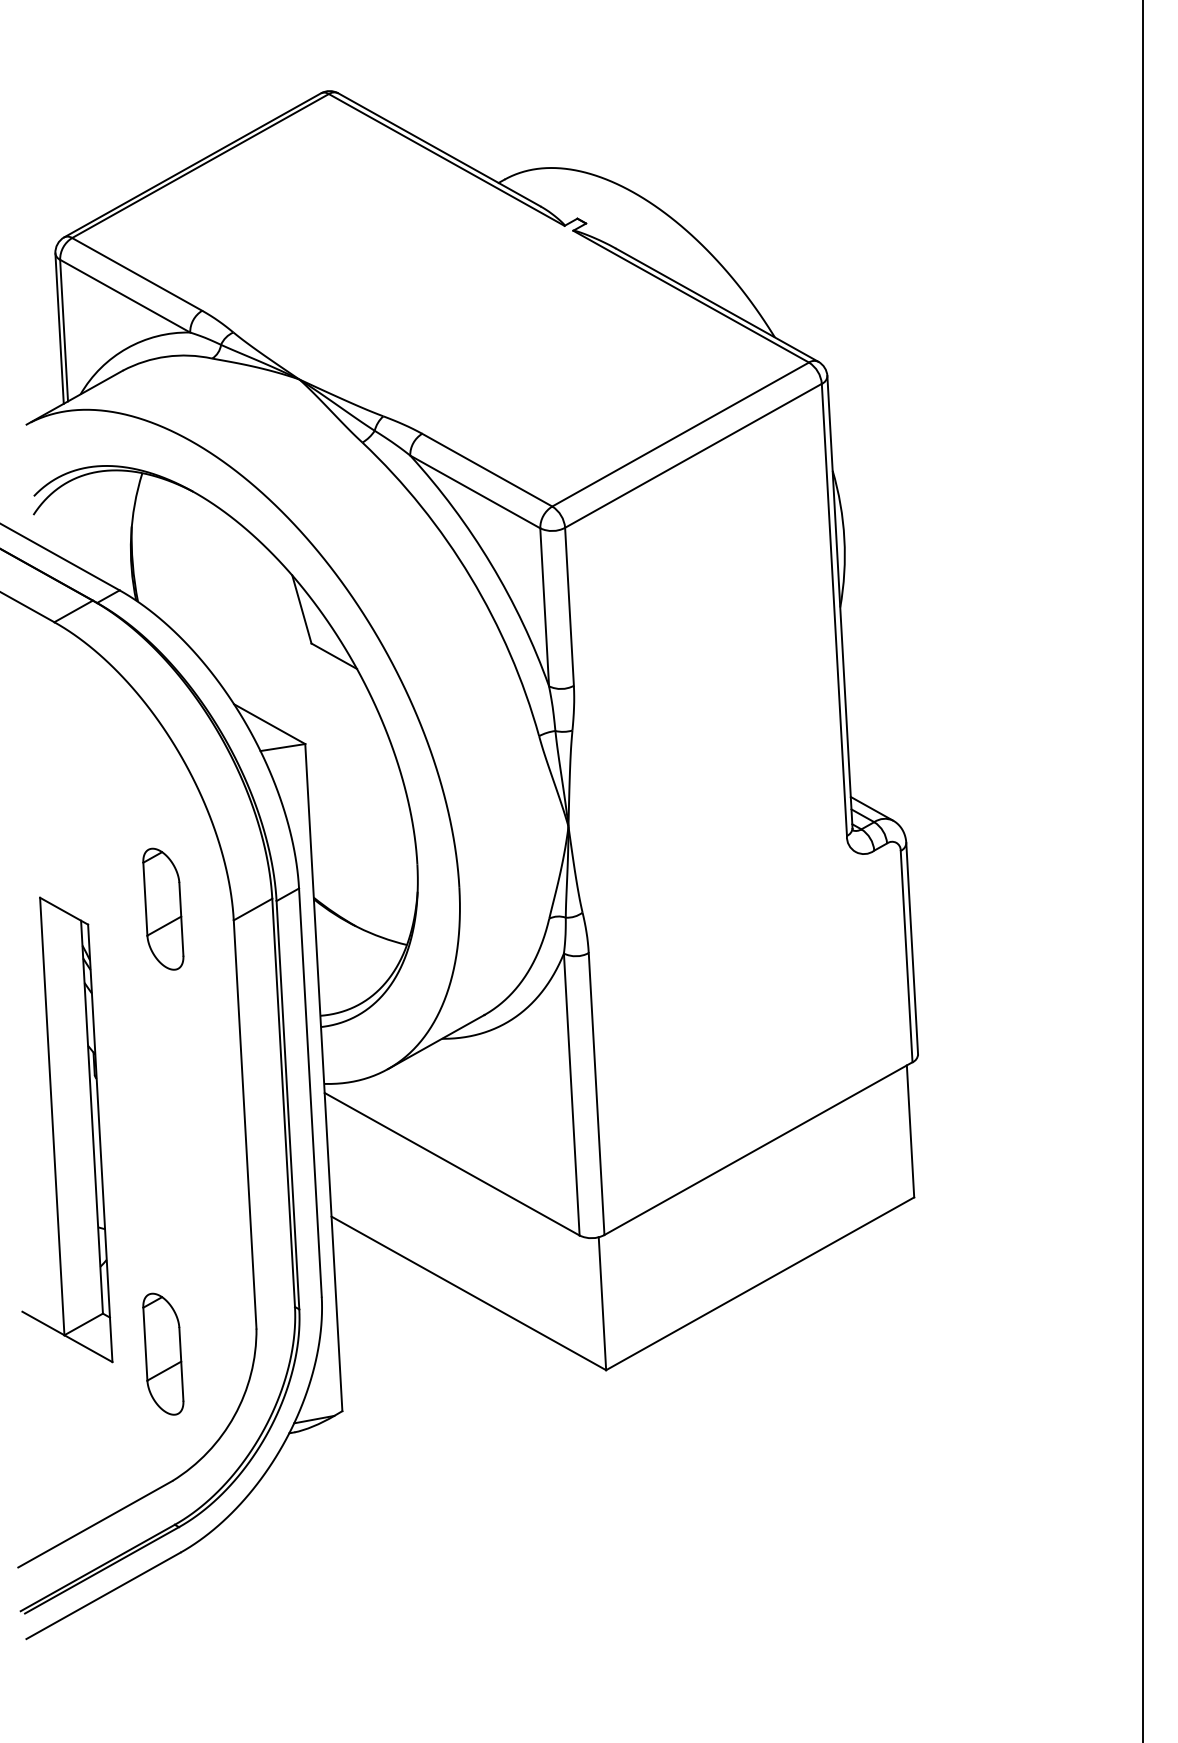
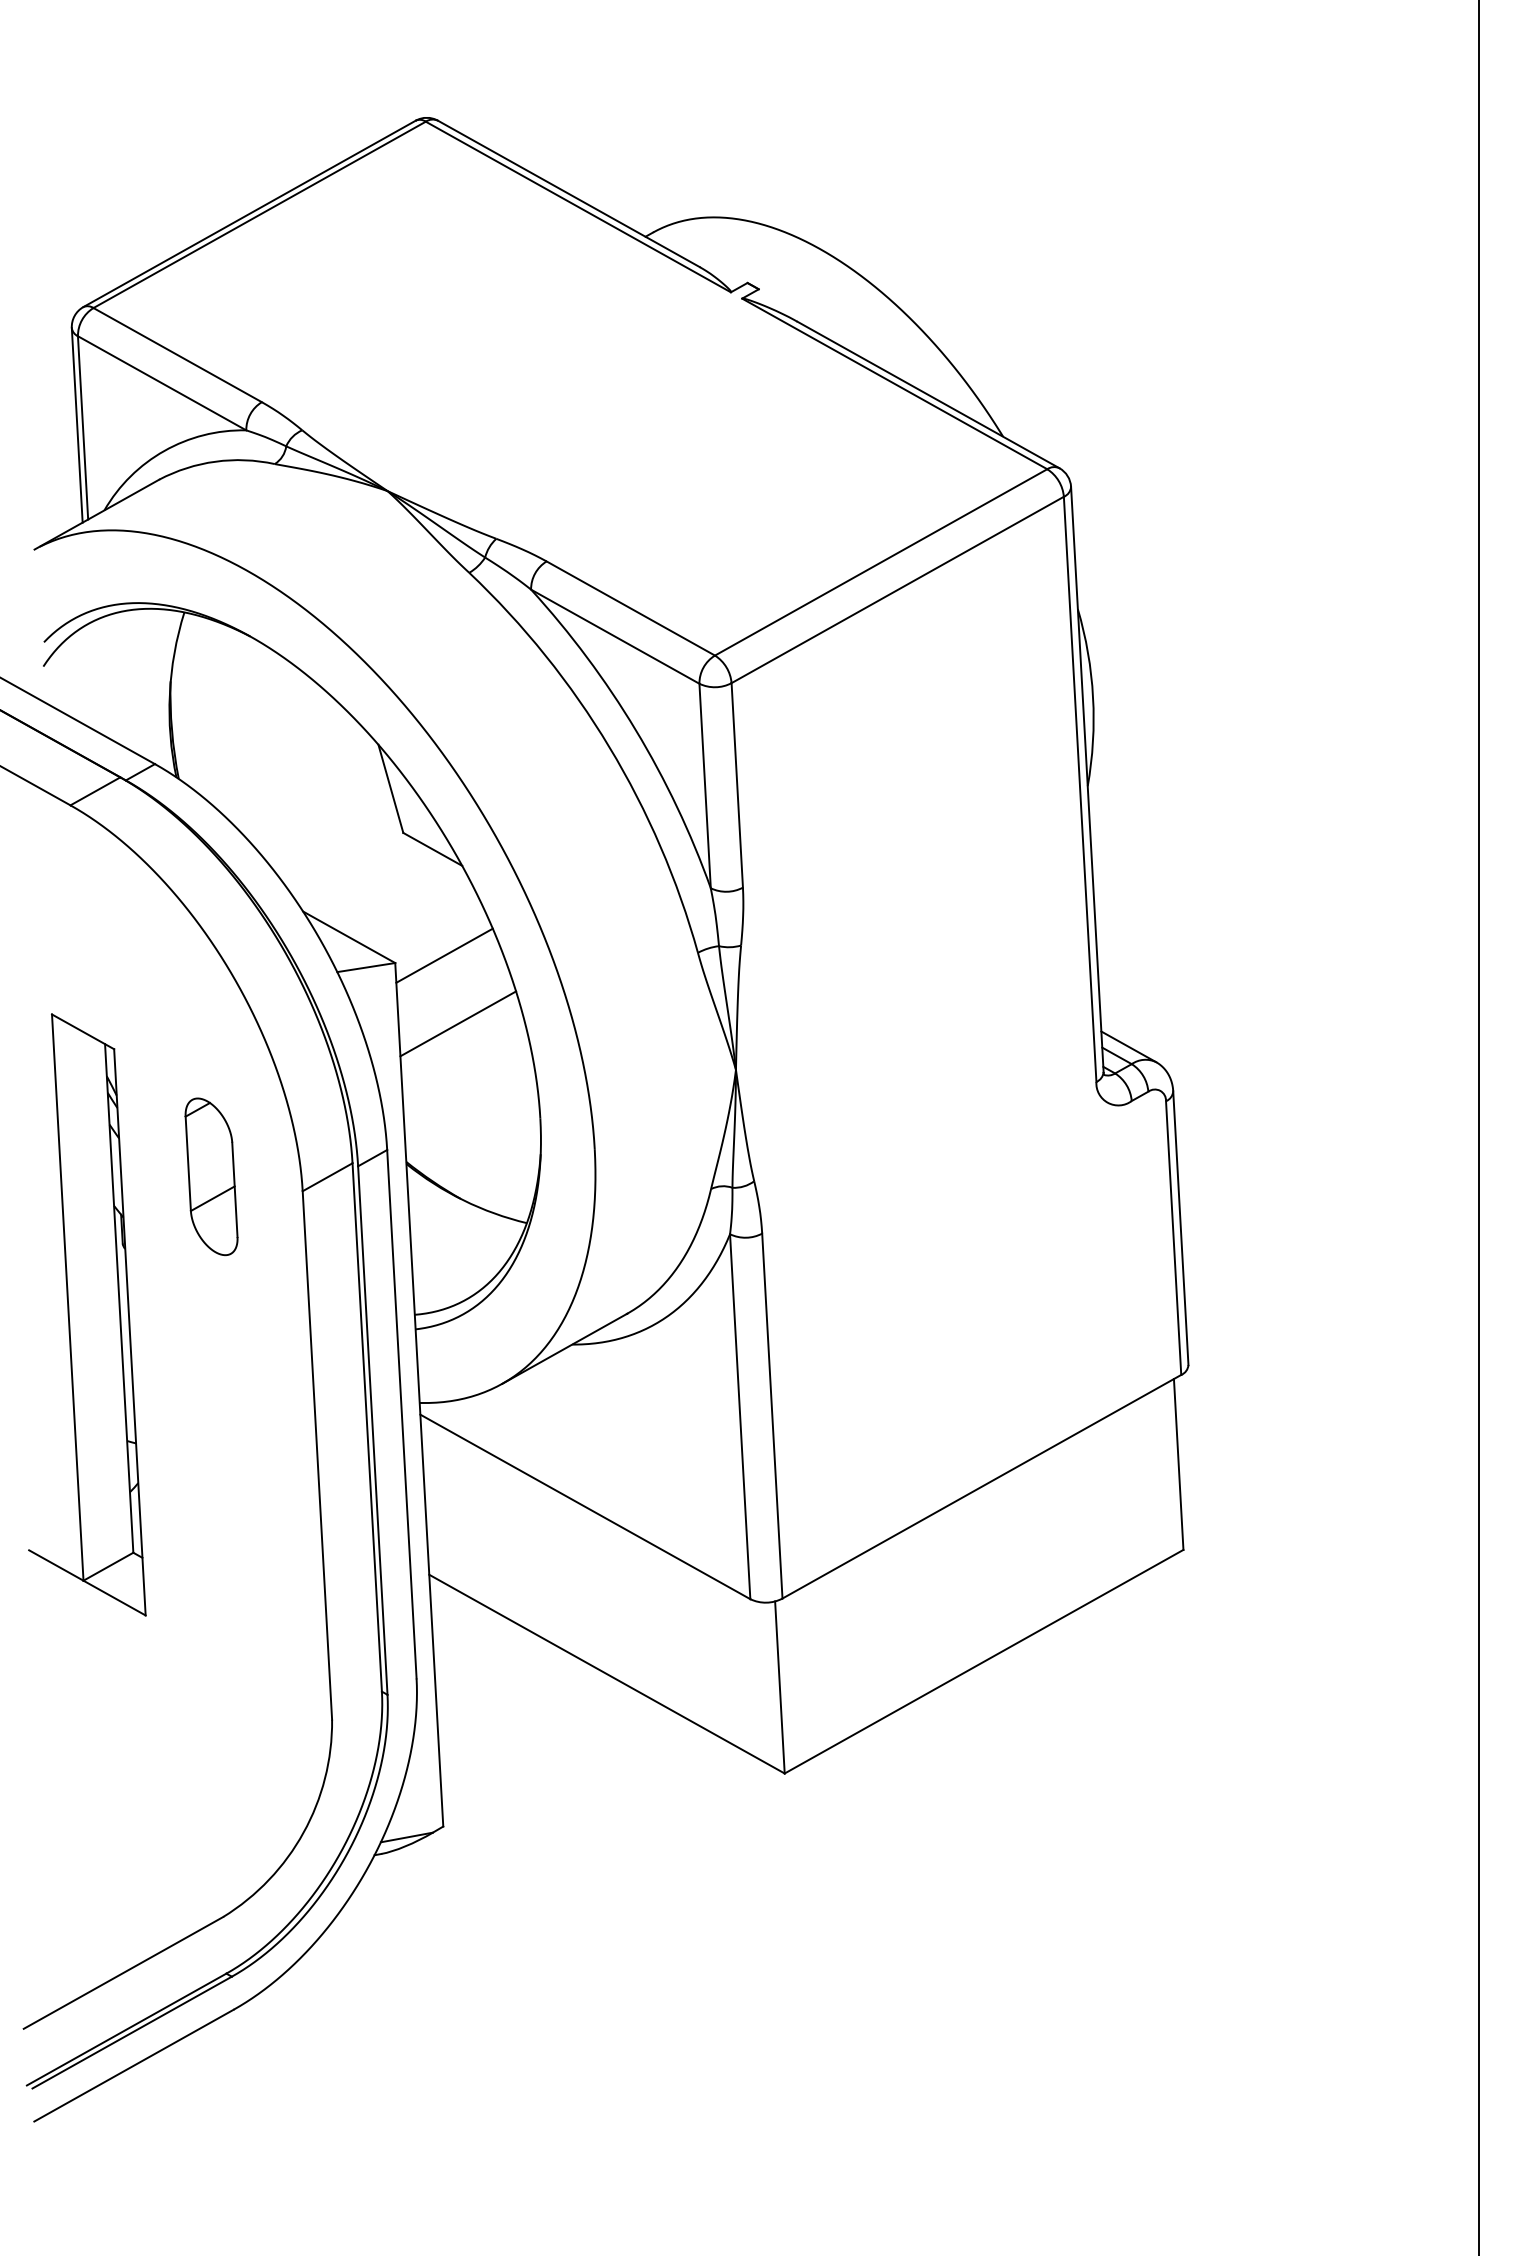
line: (343, 738) -> (444, 955), added
line: (353, 791) -> (457, 1024), added
part: (67, 1129) -> (87, 1314), moved
part: (163, 1353) -> (211, 1751), removed

